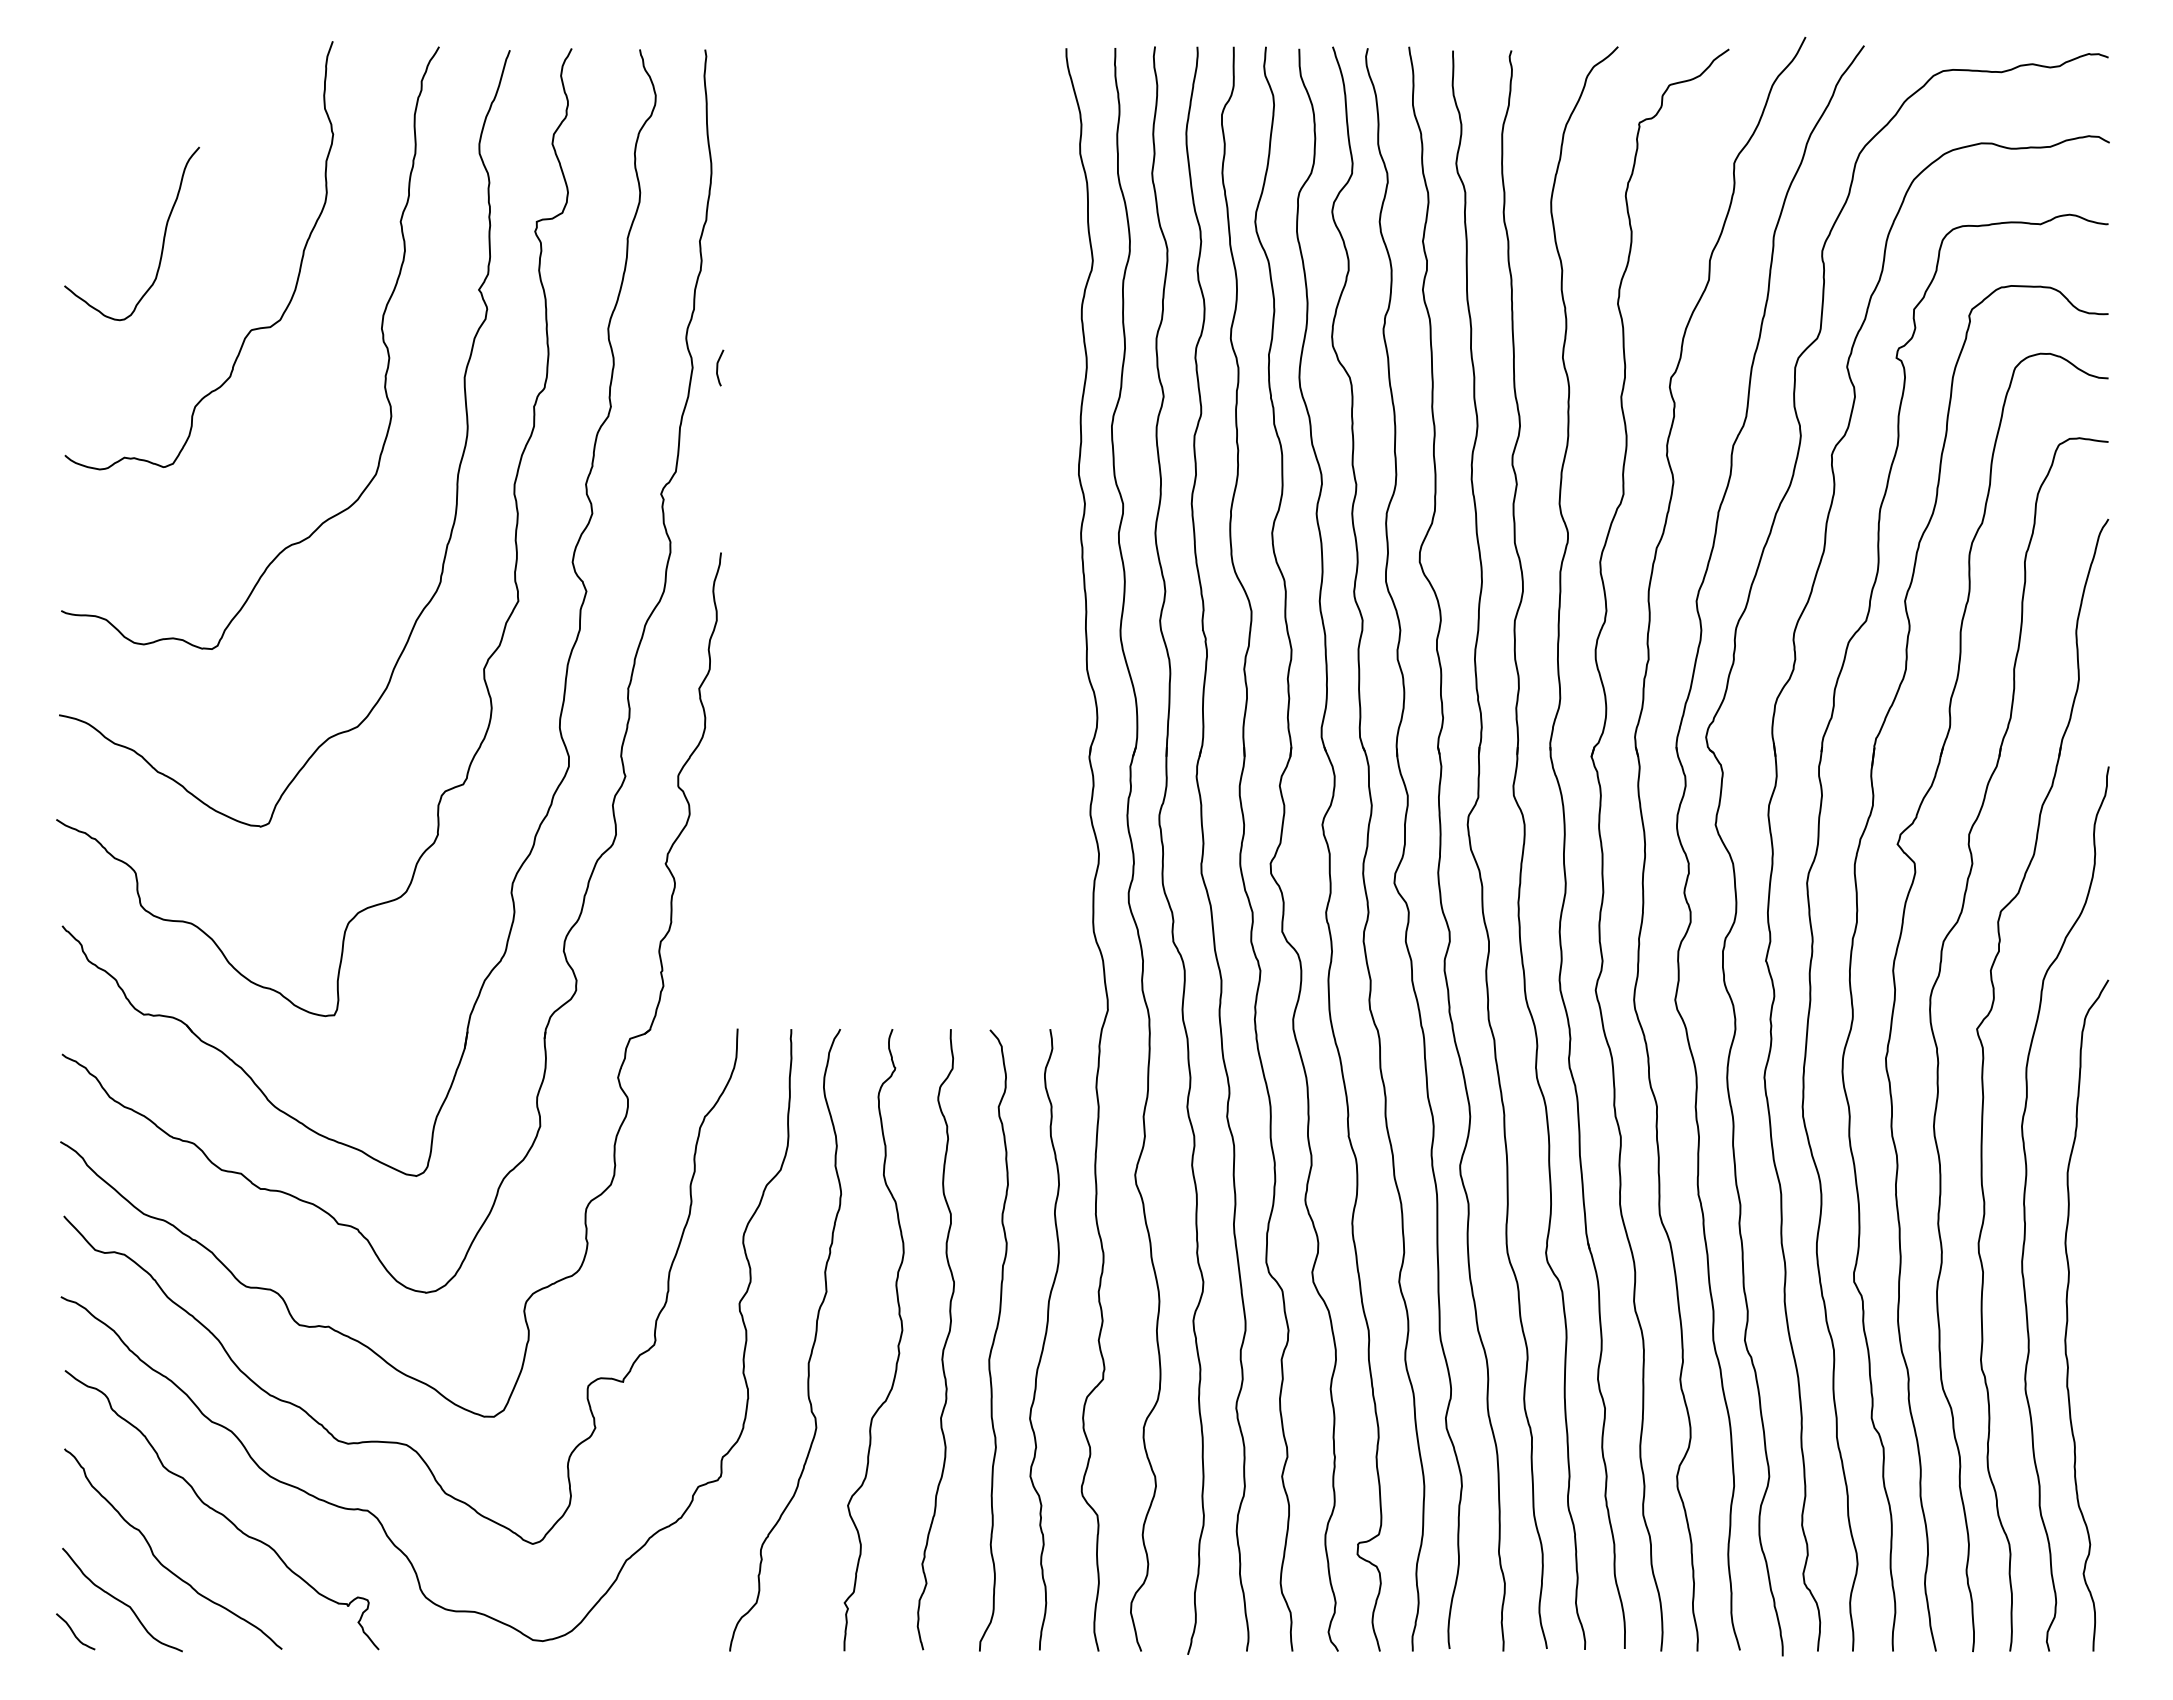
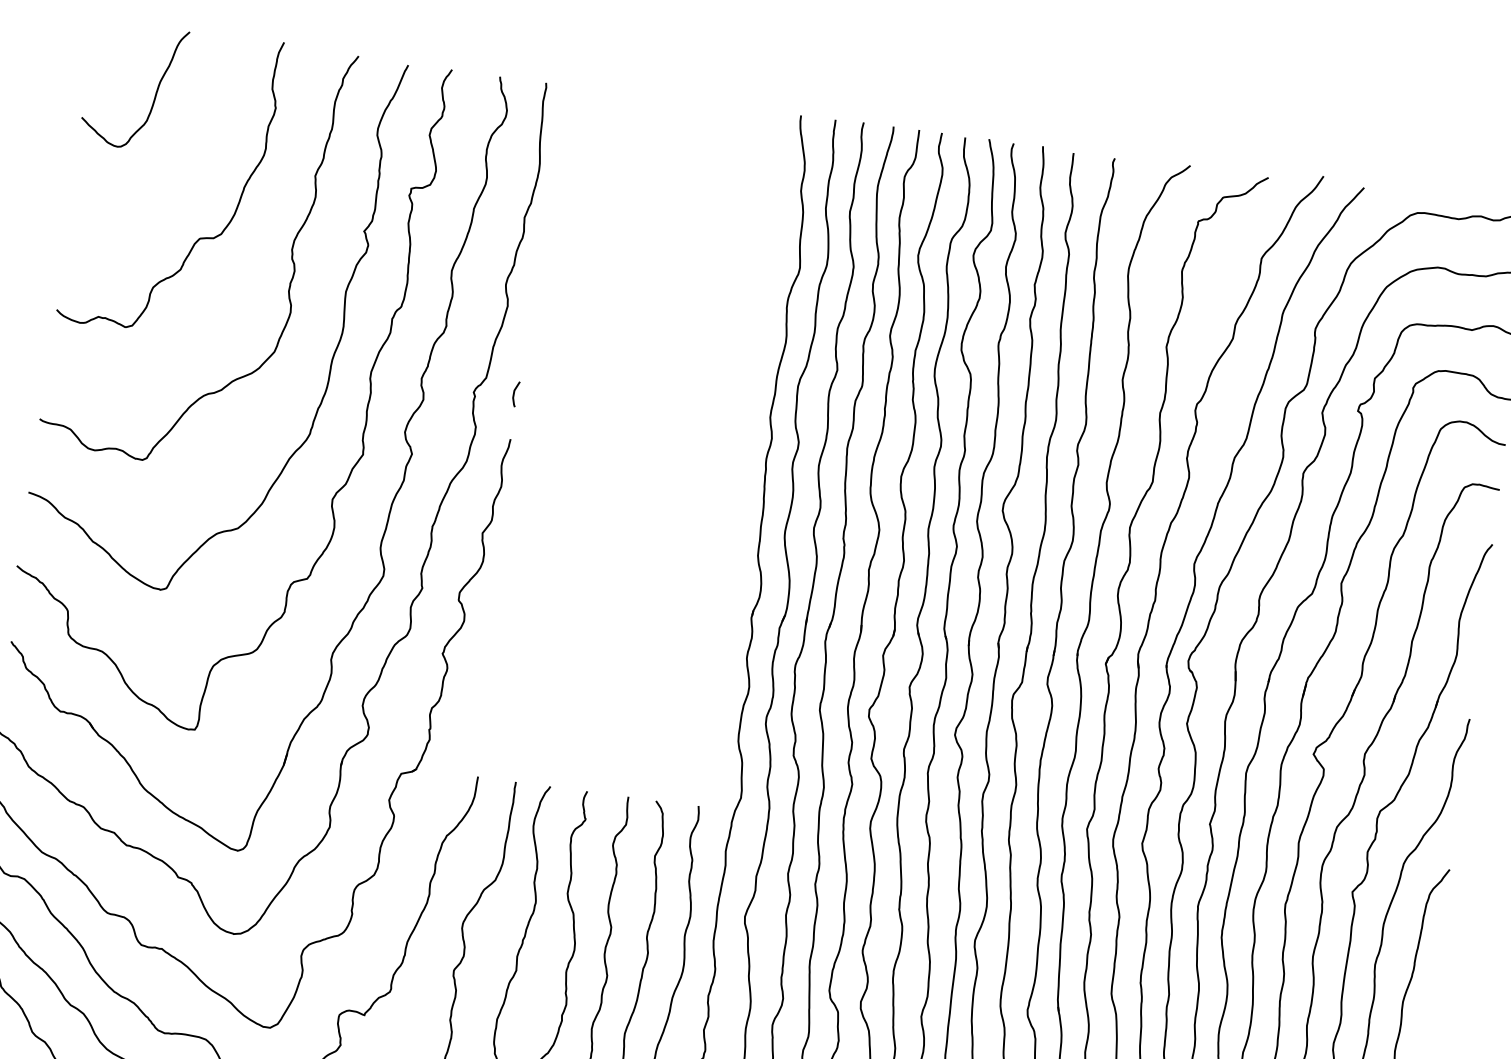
curve: (162, 241) -> (155, 95), moved
curve: (718, 367) -> (514, 393), moved

